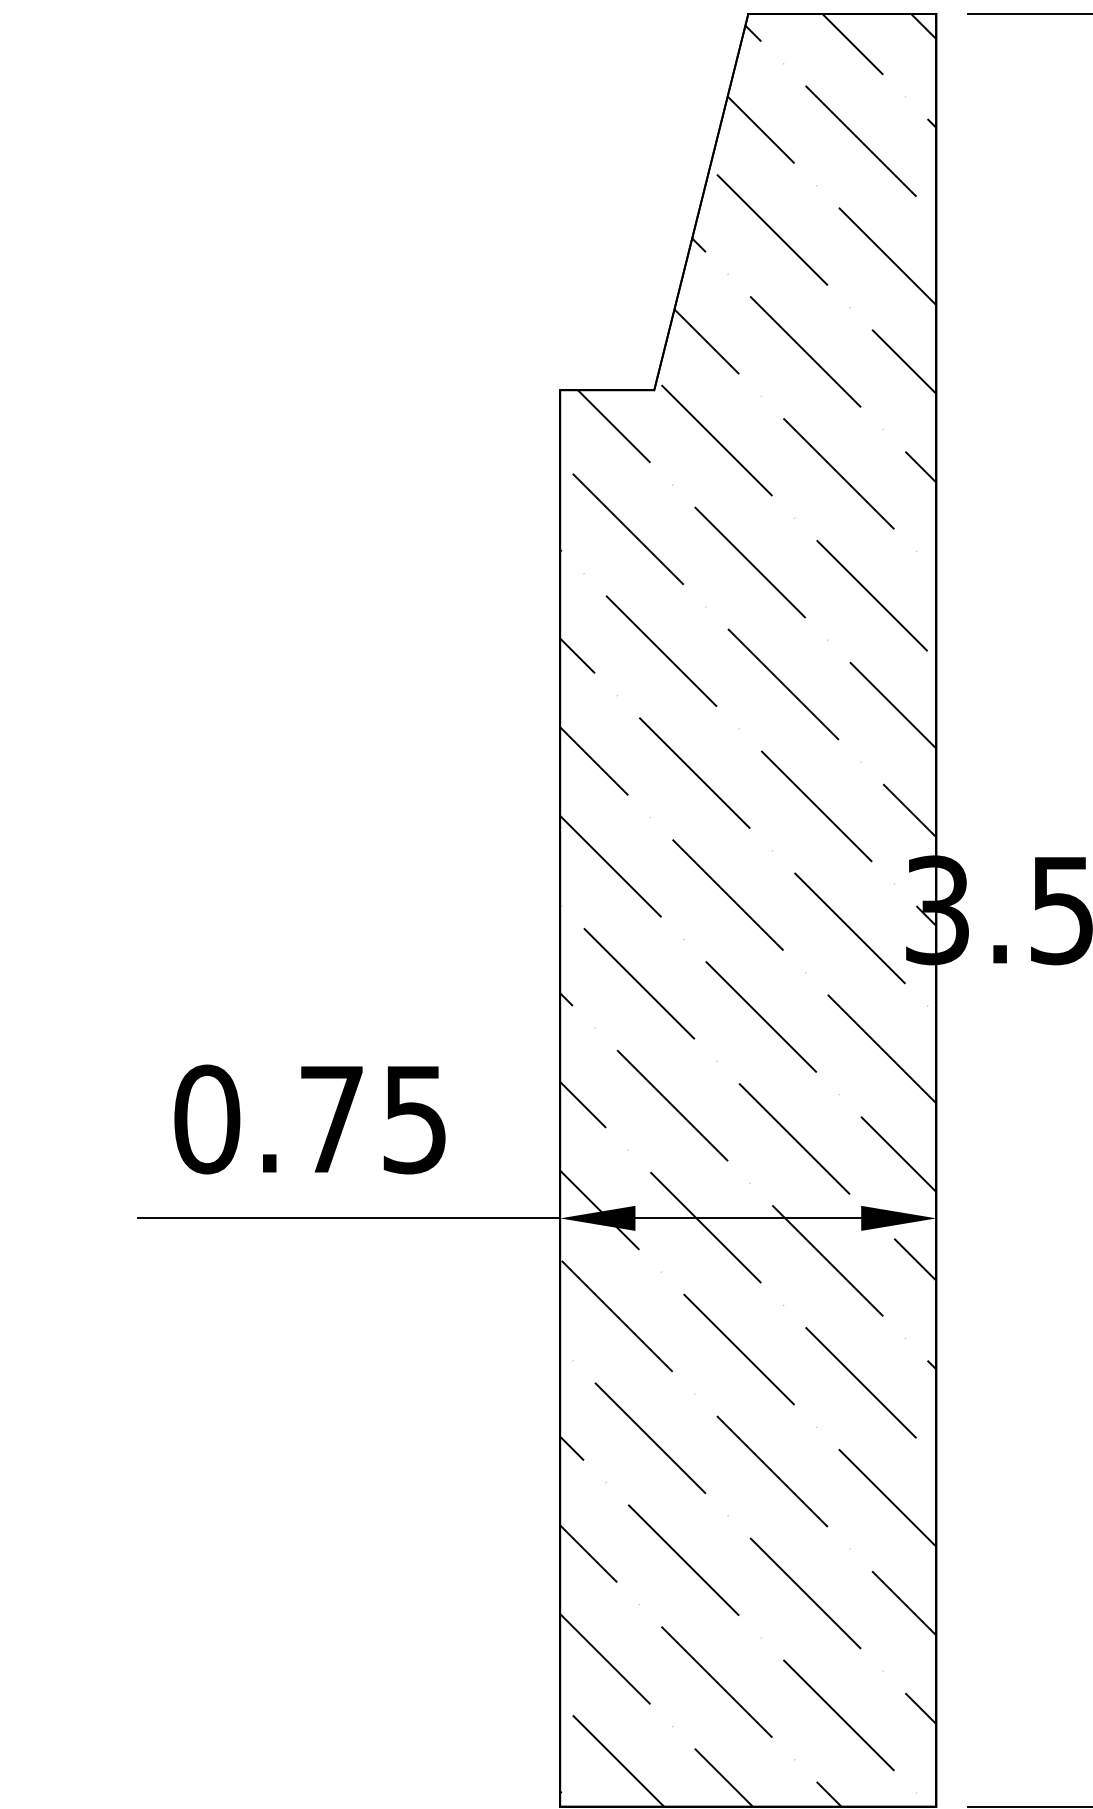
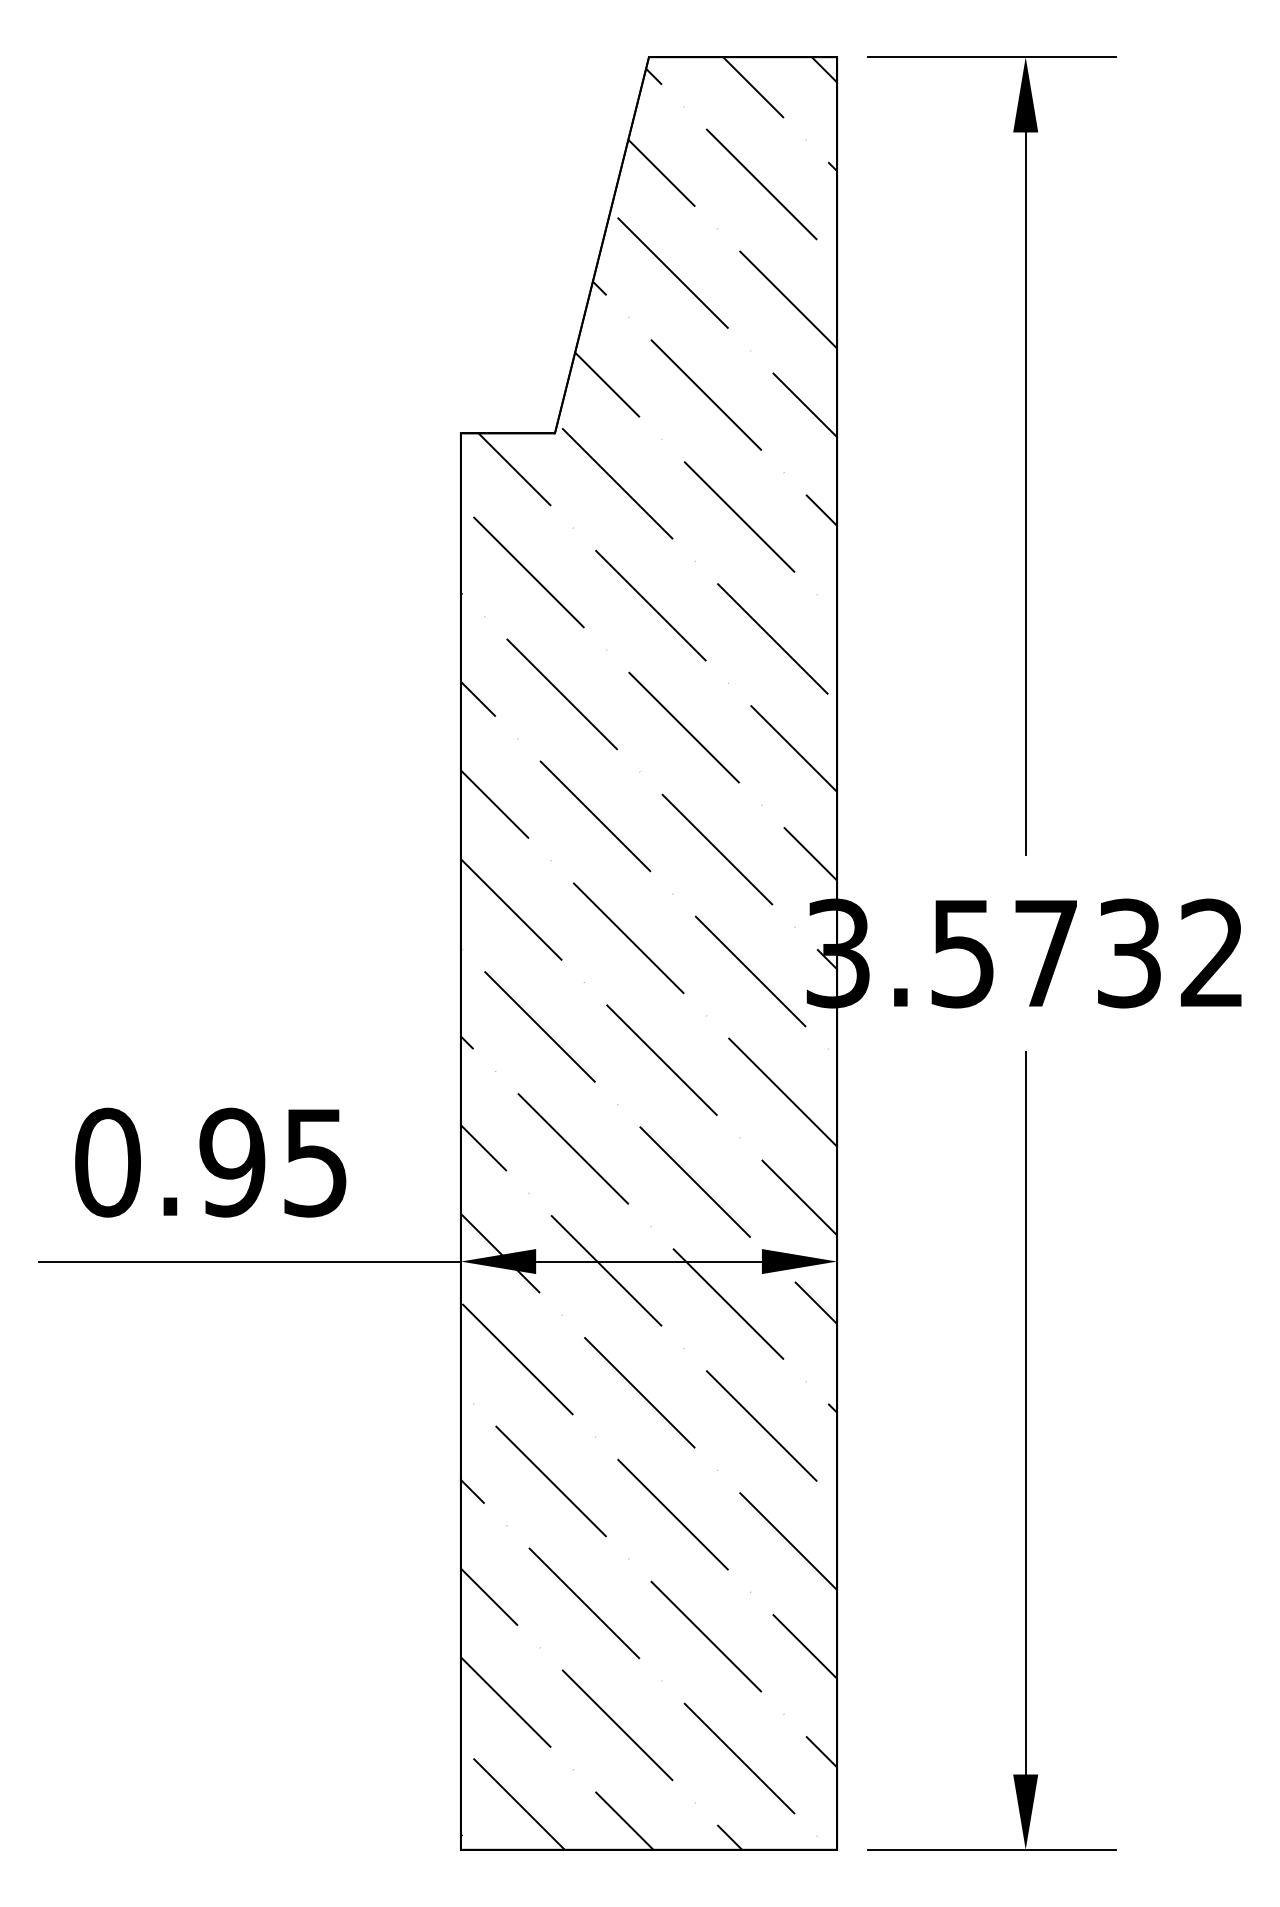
text: (331, 1119) -> (232, 1162), 0.75 -> 0.95

